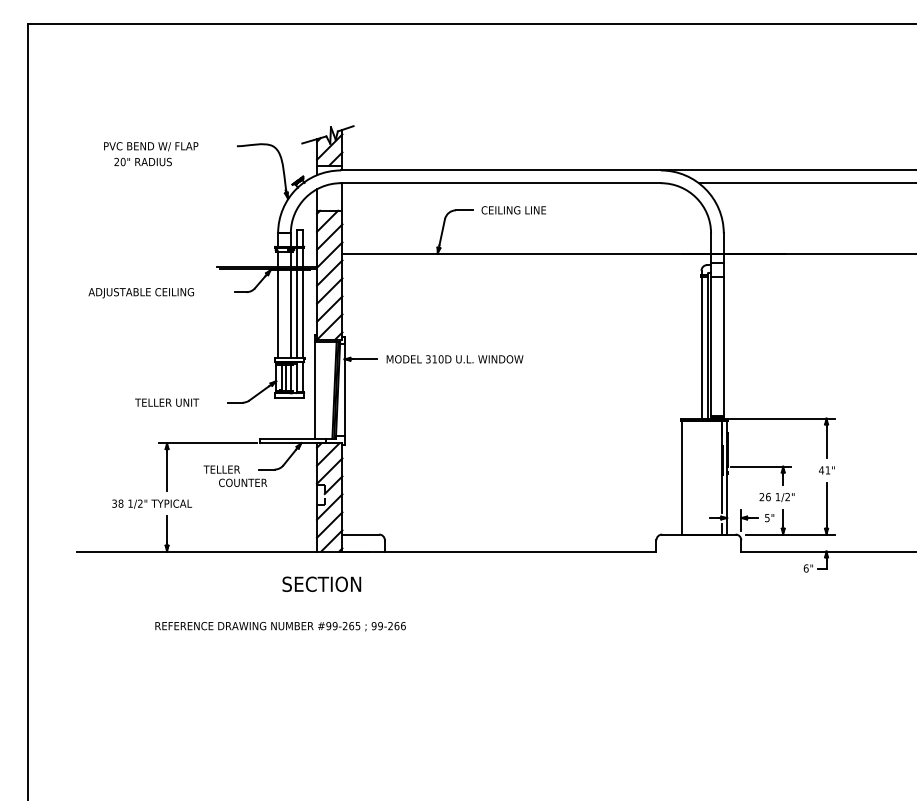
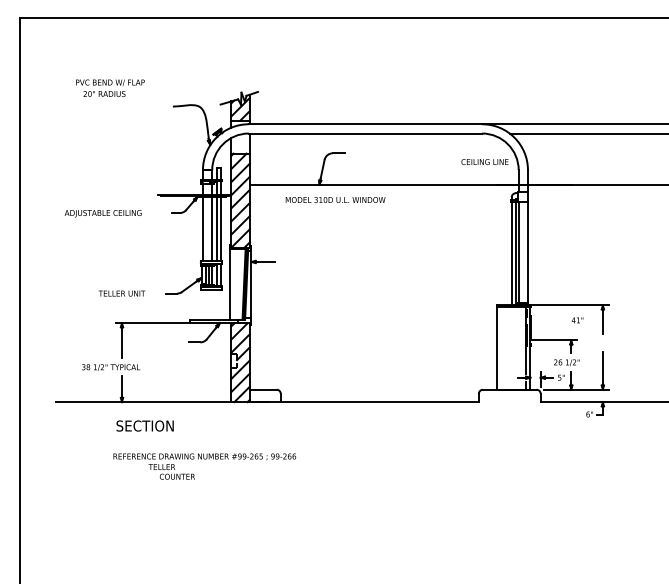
text: (151, 154) -> (110, 88), moved
text: (513, 210) -> (484, 162), moved
text: (454, 359) -> (335, 200), moved
text: (826, 470) -> (577, 320), moved
text: (235, 475) -> (171, 471), moved
text: (321, 583) -> (144, 425), moved

